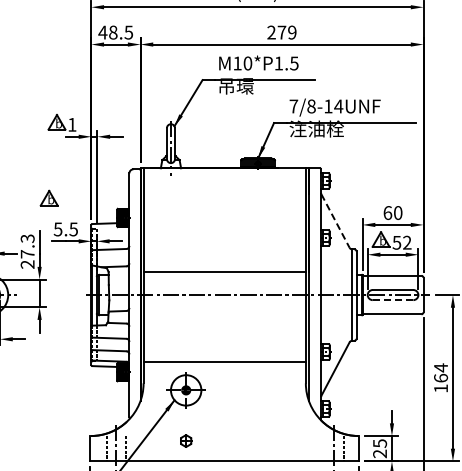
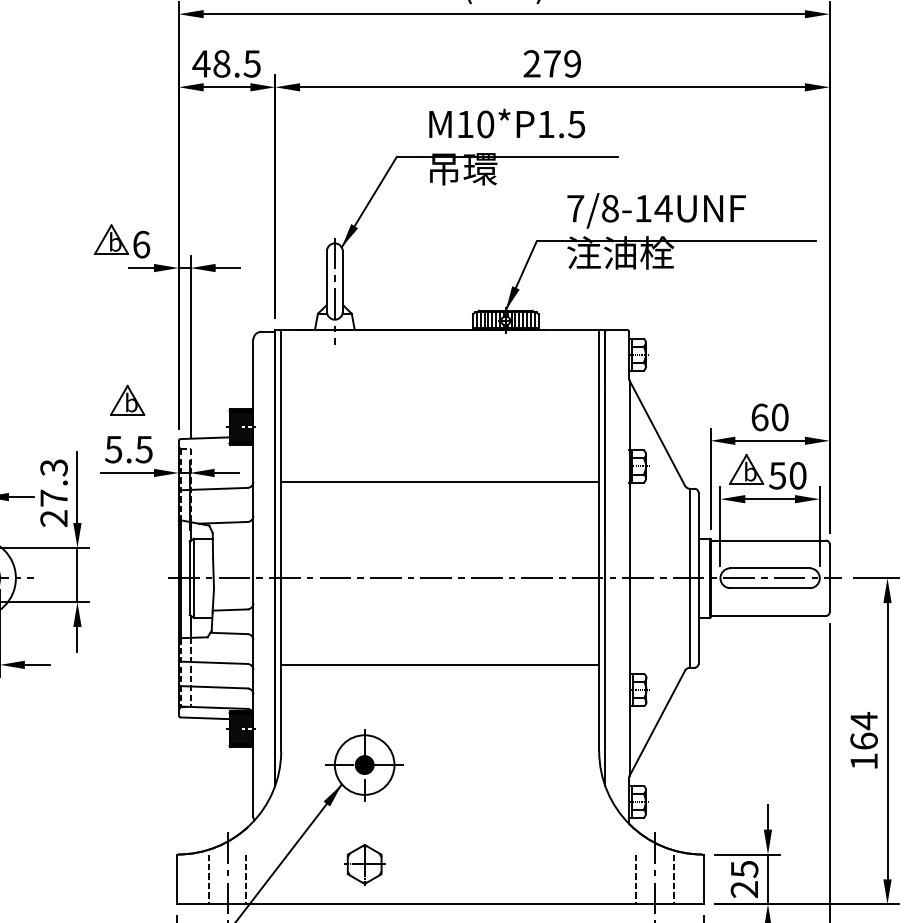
text: (72, 124) -> (141, 243), 1 -> 6
part: (48, 197) -> (126, 398), moved
line: (335, 221) -> (657, 434), dashed -> solid
text: (407, 242) -> (798, 475), 52 -> 50
line: (224, 271) -> (439, 481), moved
line: (393, 300) -> (770, 588), dashed -> solid
line: (224, 362) -> (439, 665), moved
part: (185, 440) -> (363, 863), size x1.67
line: (324, 448) -> (635, 878), added

